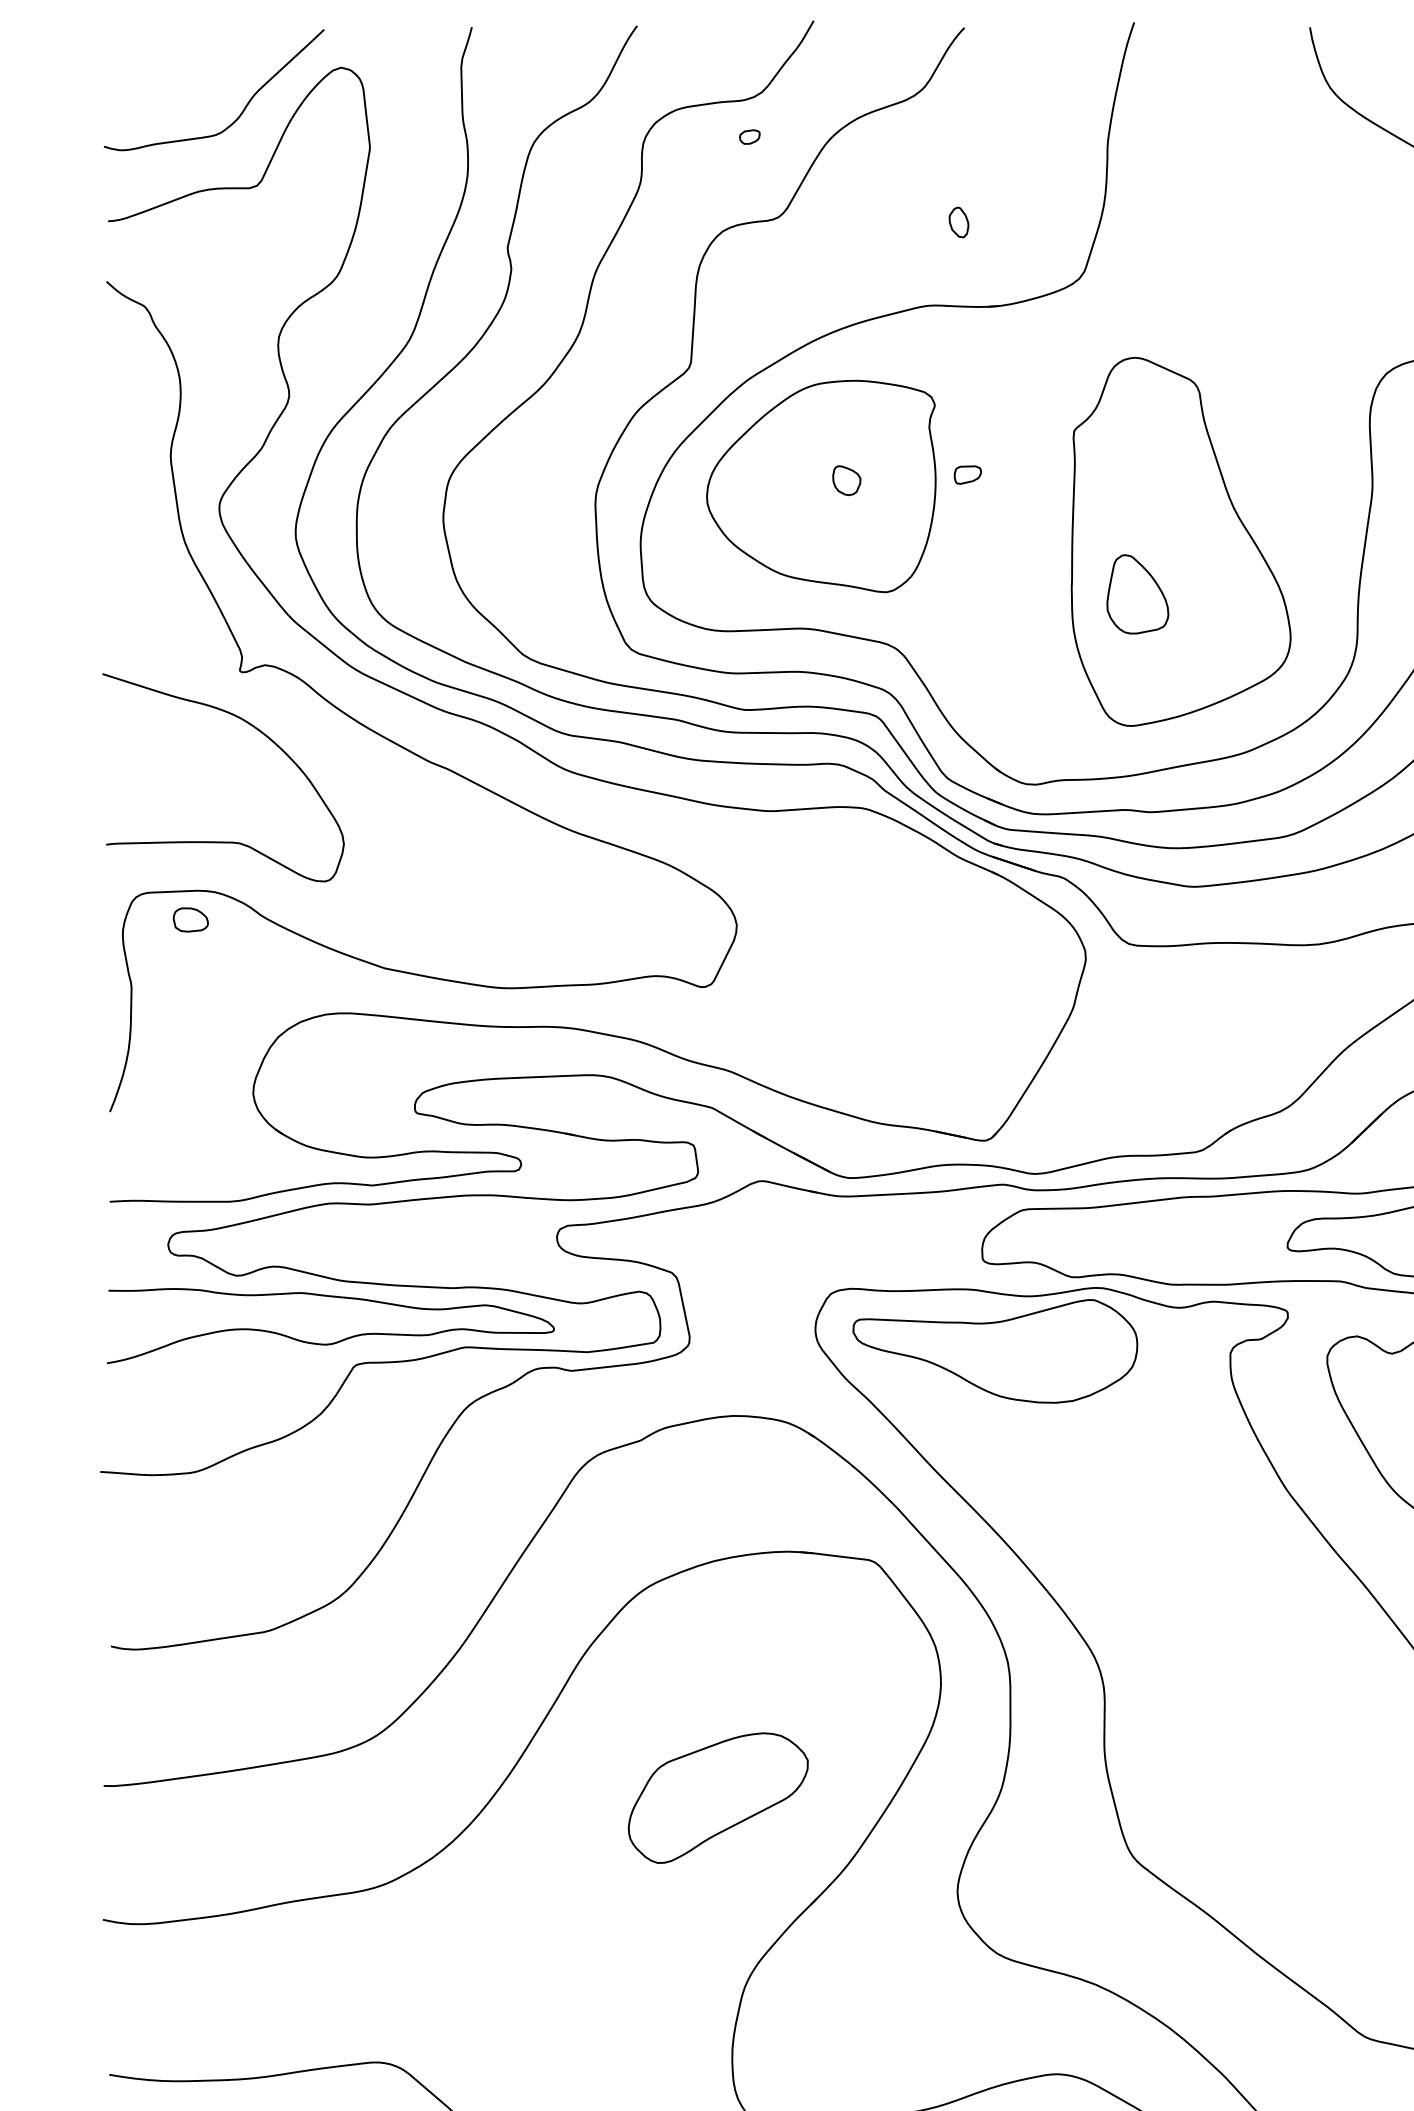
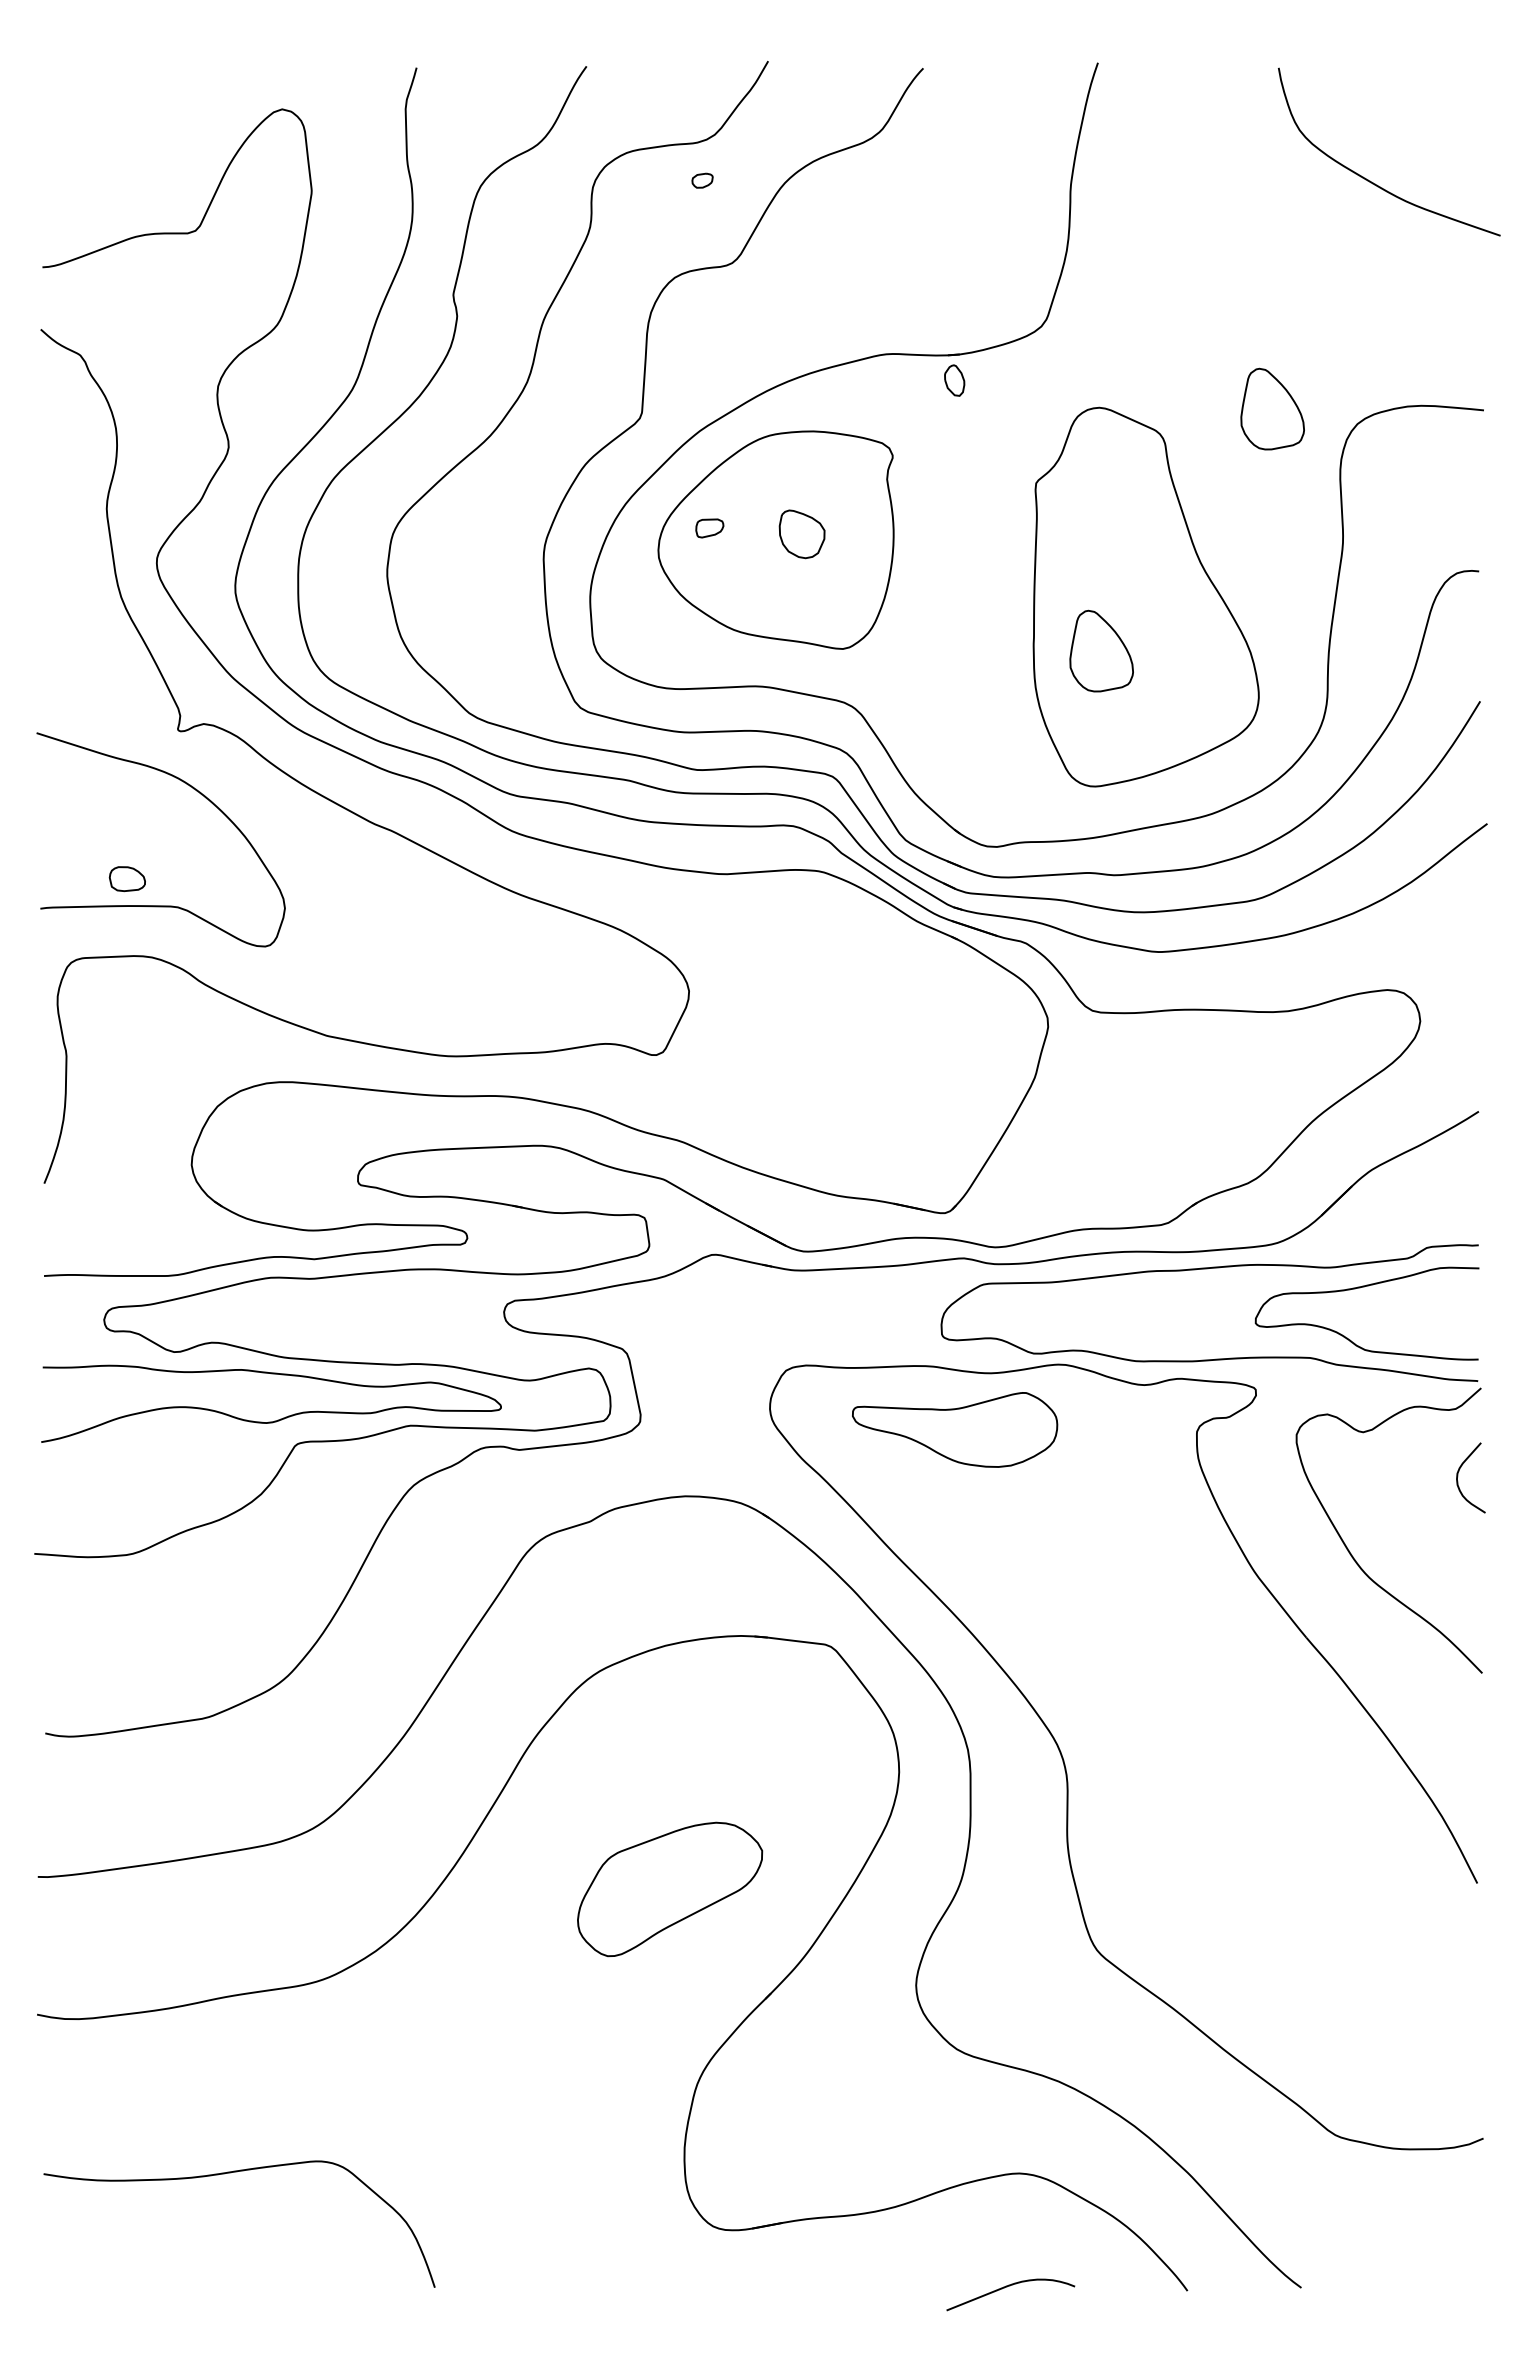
curve: (245, 105) -> (183, 148), removed
part: (958, 222) -> (954, 380), moved
part: (1303, 358) -> (1272, 408), added
part: (967, 475) -> (709, 528), moved
part: (847, 479) -> (802, 533), size x1.6
part: (189, 920) -> (126, 879), moved
part: (994, 1350) -> (954, 1429), size x0.7

